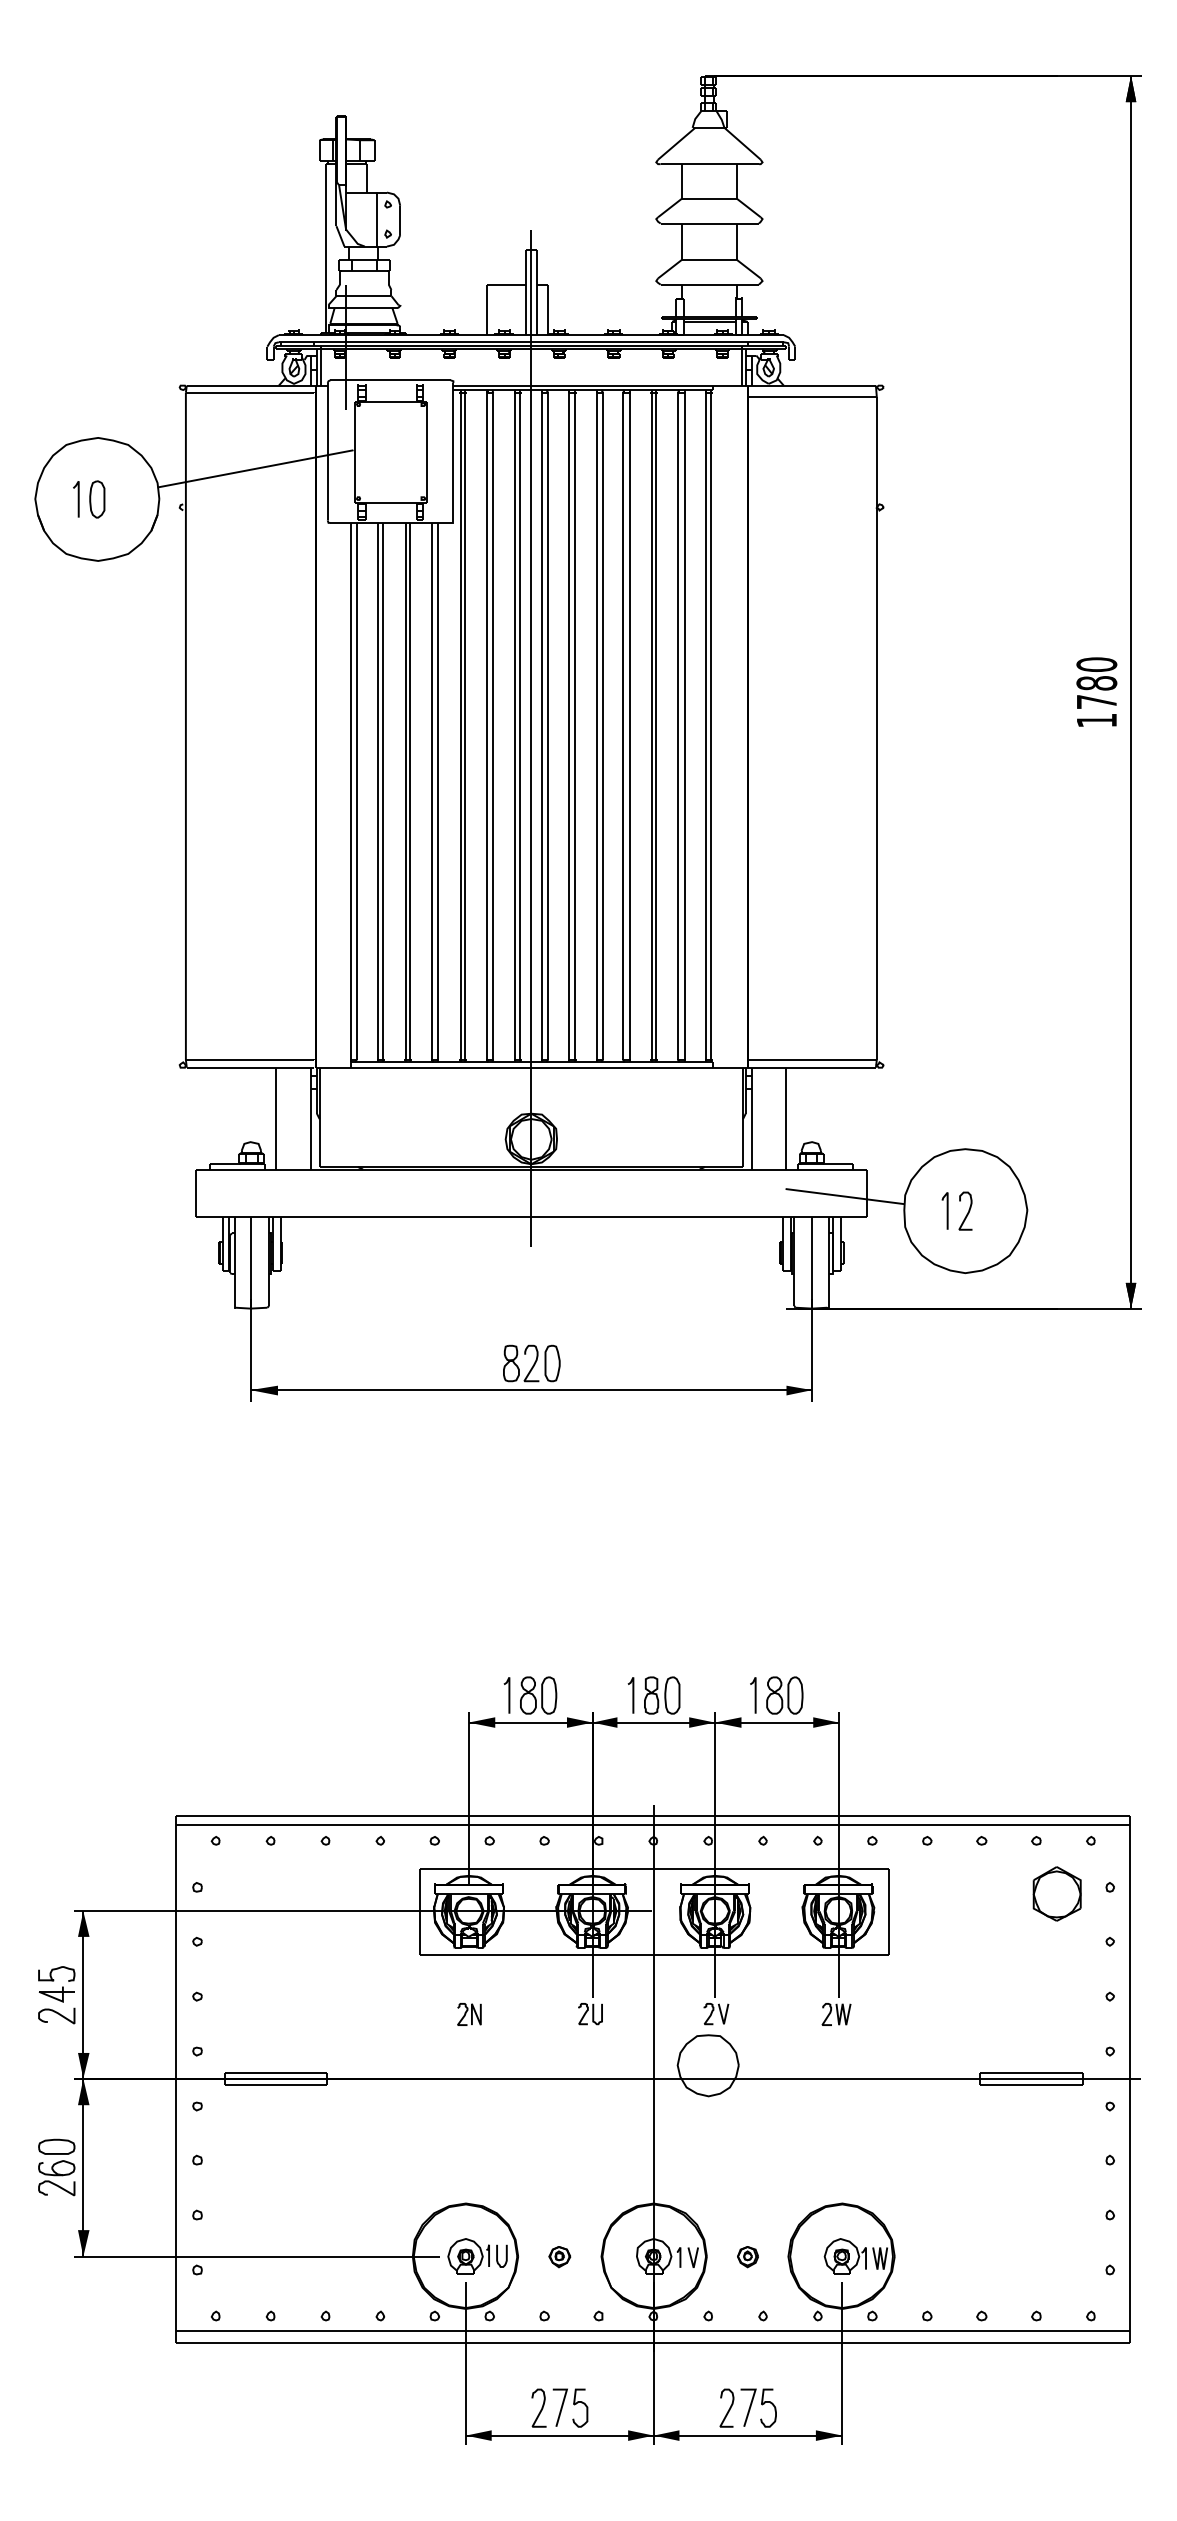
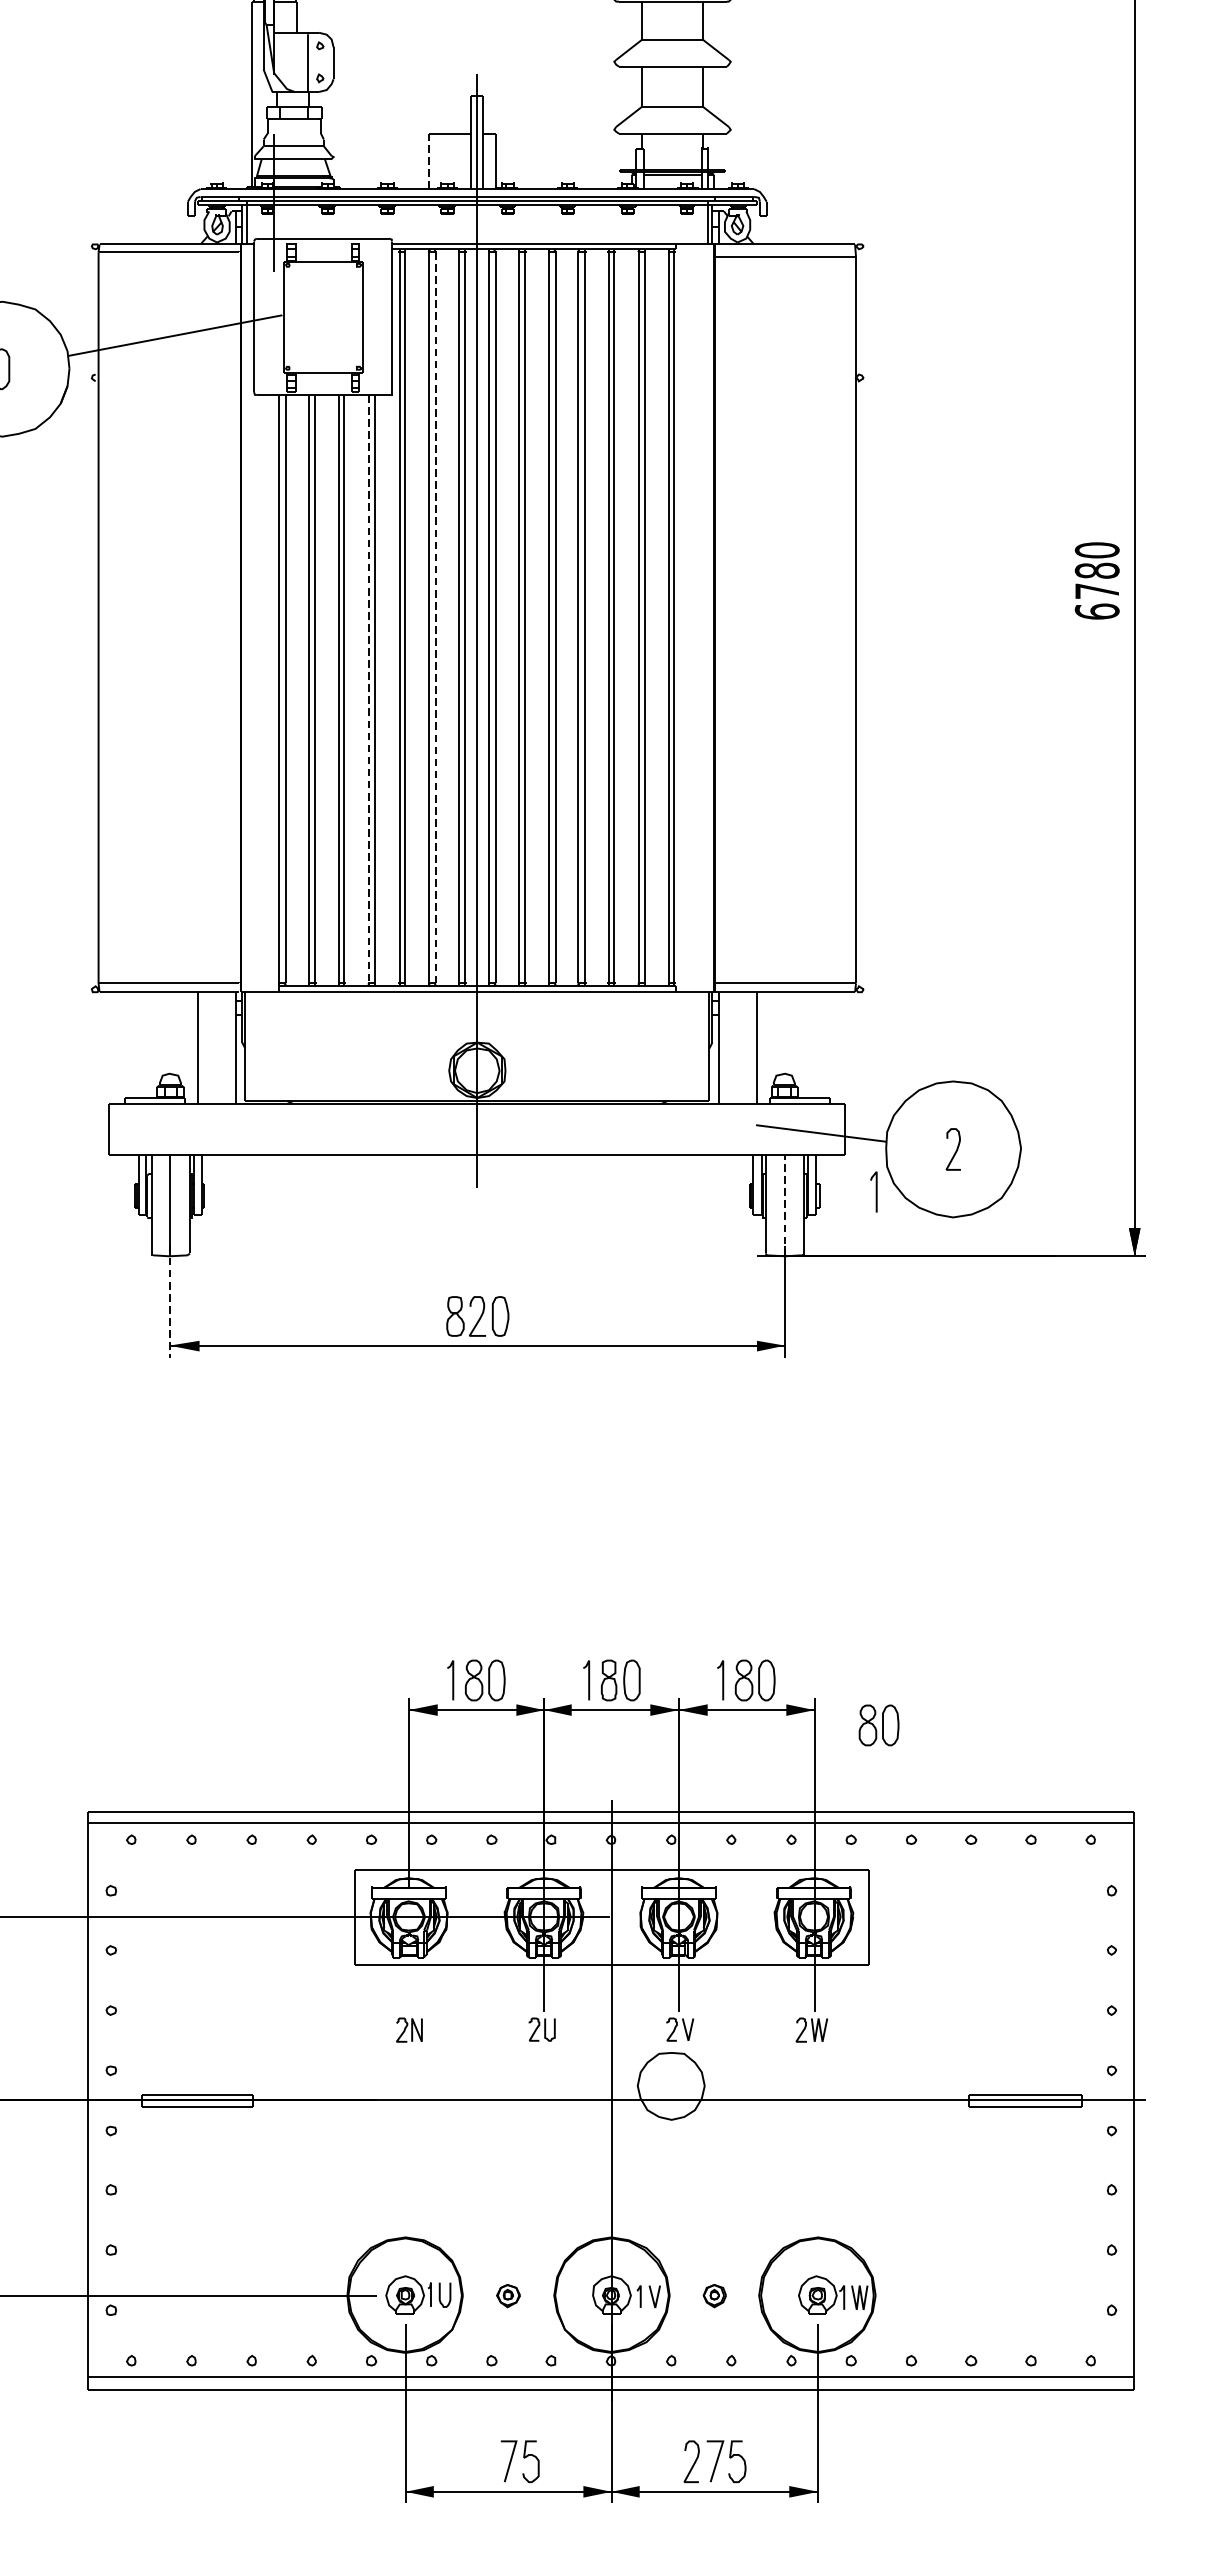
line: (487, 309) -> (429, 160), solid -> dashed
text: (1096, 720) -> (1096, 611), 1780 -> 6780
line: (493, 726) -> (435, 618), solid -> dashed
line: (432, 791) -> (368, 689), solid -> dashed
line: (946, 1210) -> (875, 1191), moved
line: (812, 1262) -> (785, 1205), solid -> dashed
line: (250, 1350) -> (169, 1302), solid -> dashed
part: (897, 1736) -> (878, 1725), added
part: (1056, 1893) -> (1053, 1897), removed
curve: (540, 2409) -> (487, 2463), removed

